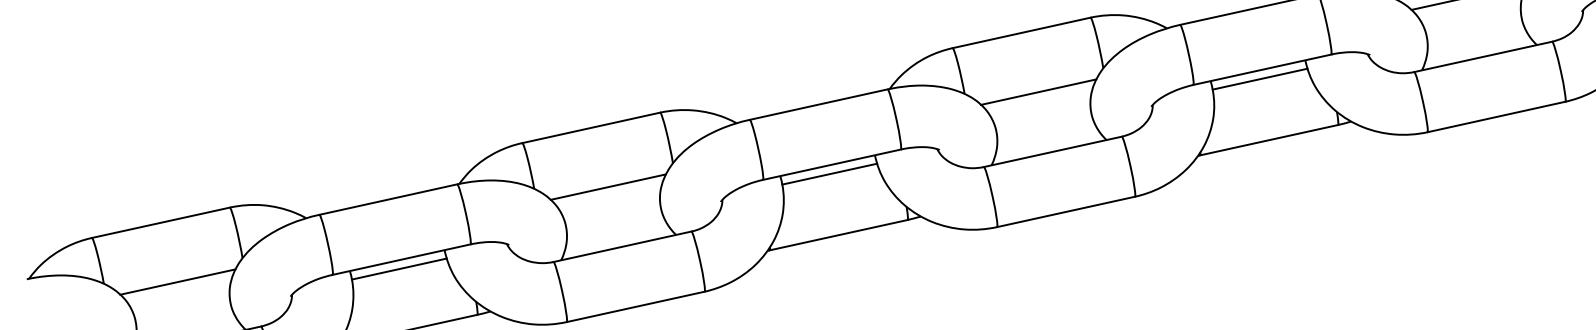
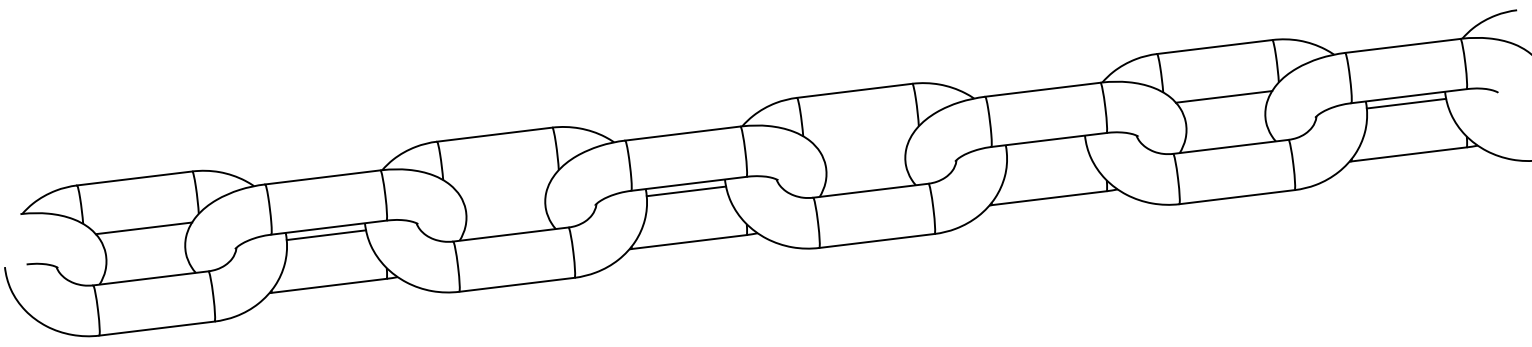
line: (1260, 79) -> (1046, 147), removed
line: (1038, 91) -> (863, 140), removed
line: (607, 187) -> (503, 184), removed

